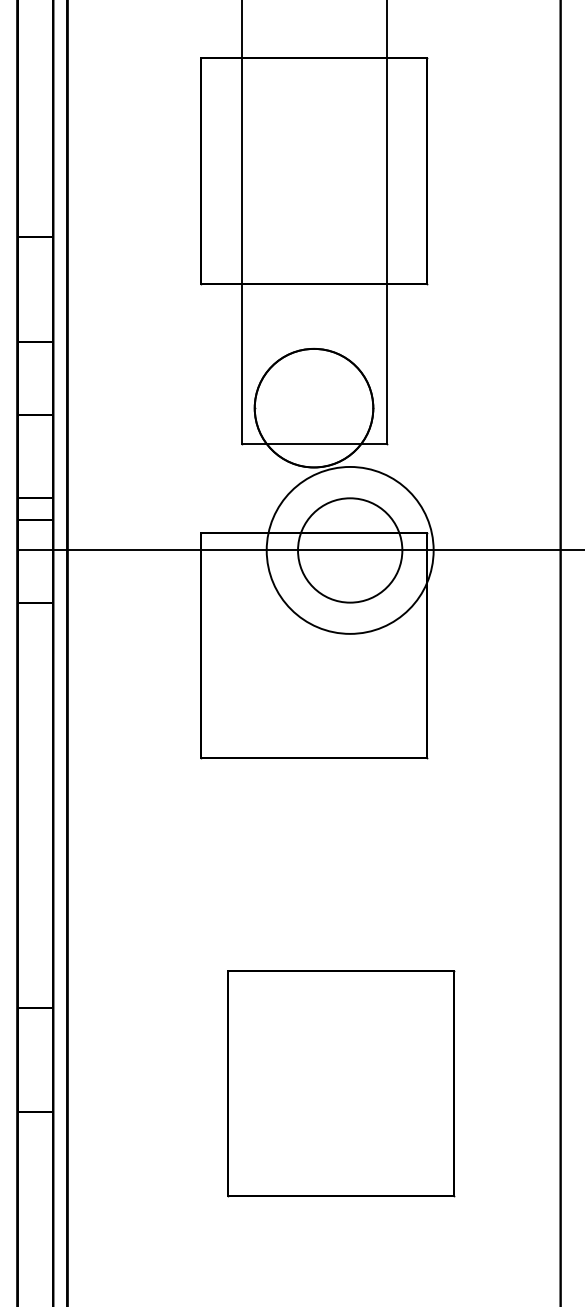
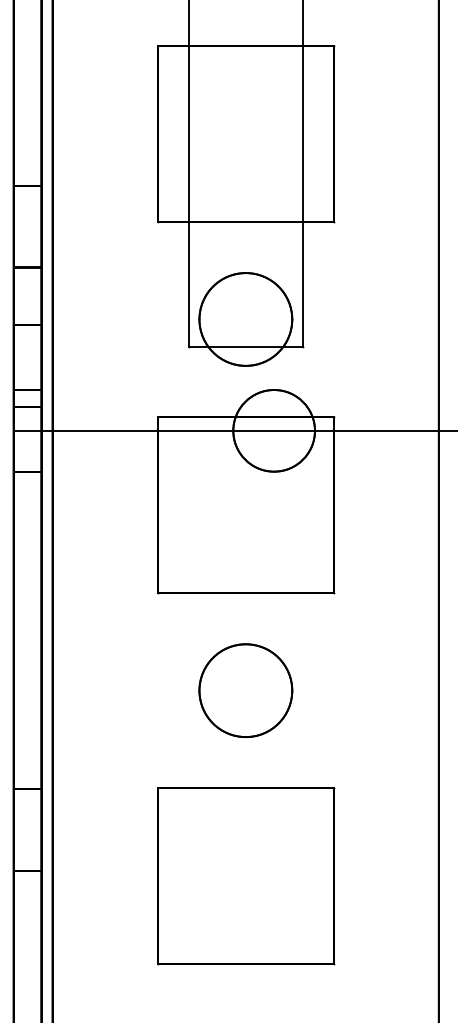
circle: (349, 550) -> (273, 430), size x0.62
part: (313, 882) -> (245, 690), added
part: (341, 1084) -> (246, 876), moved

